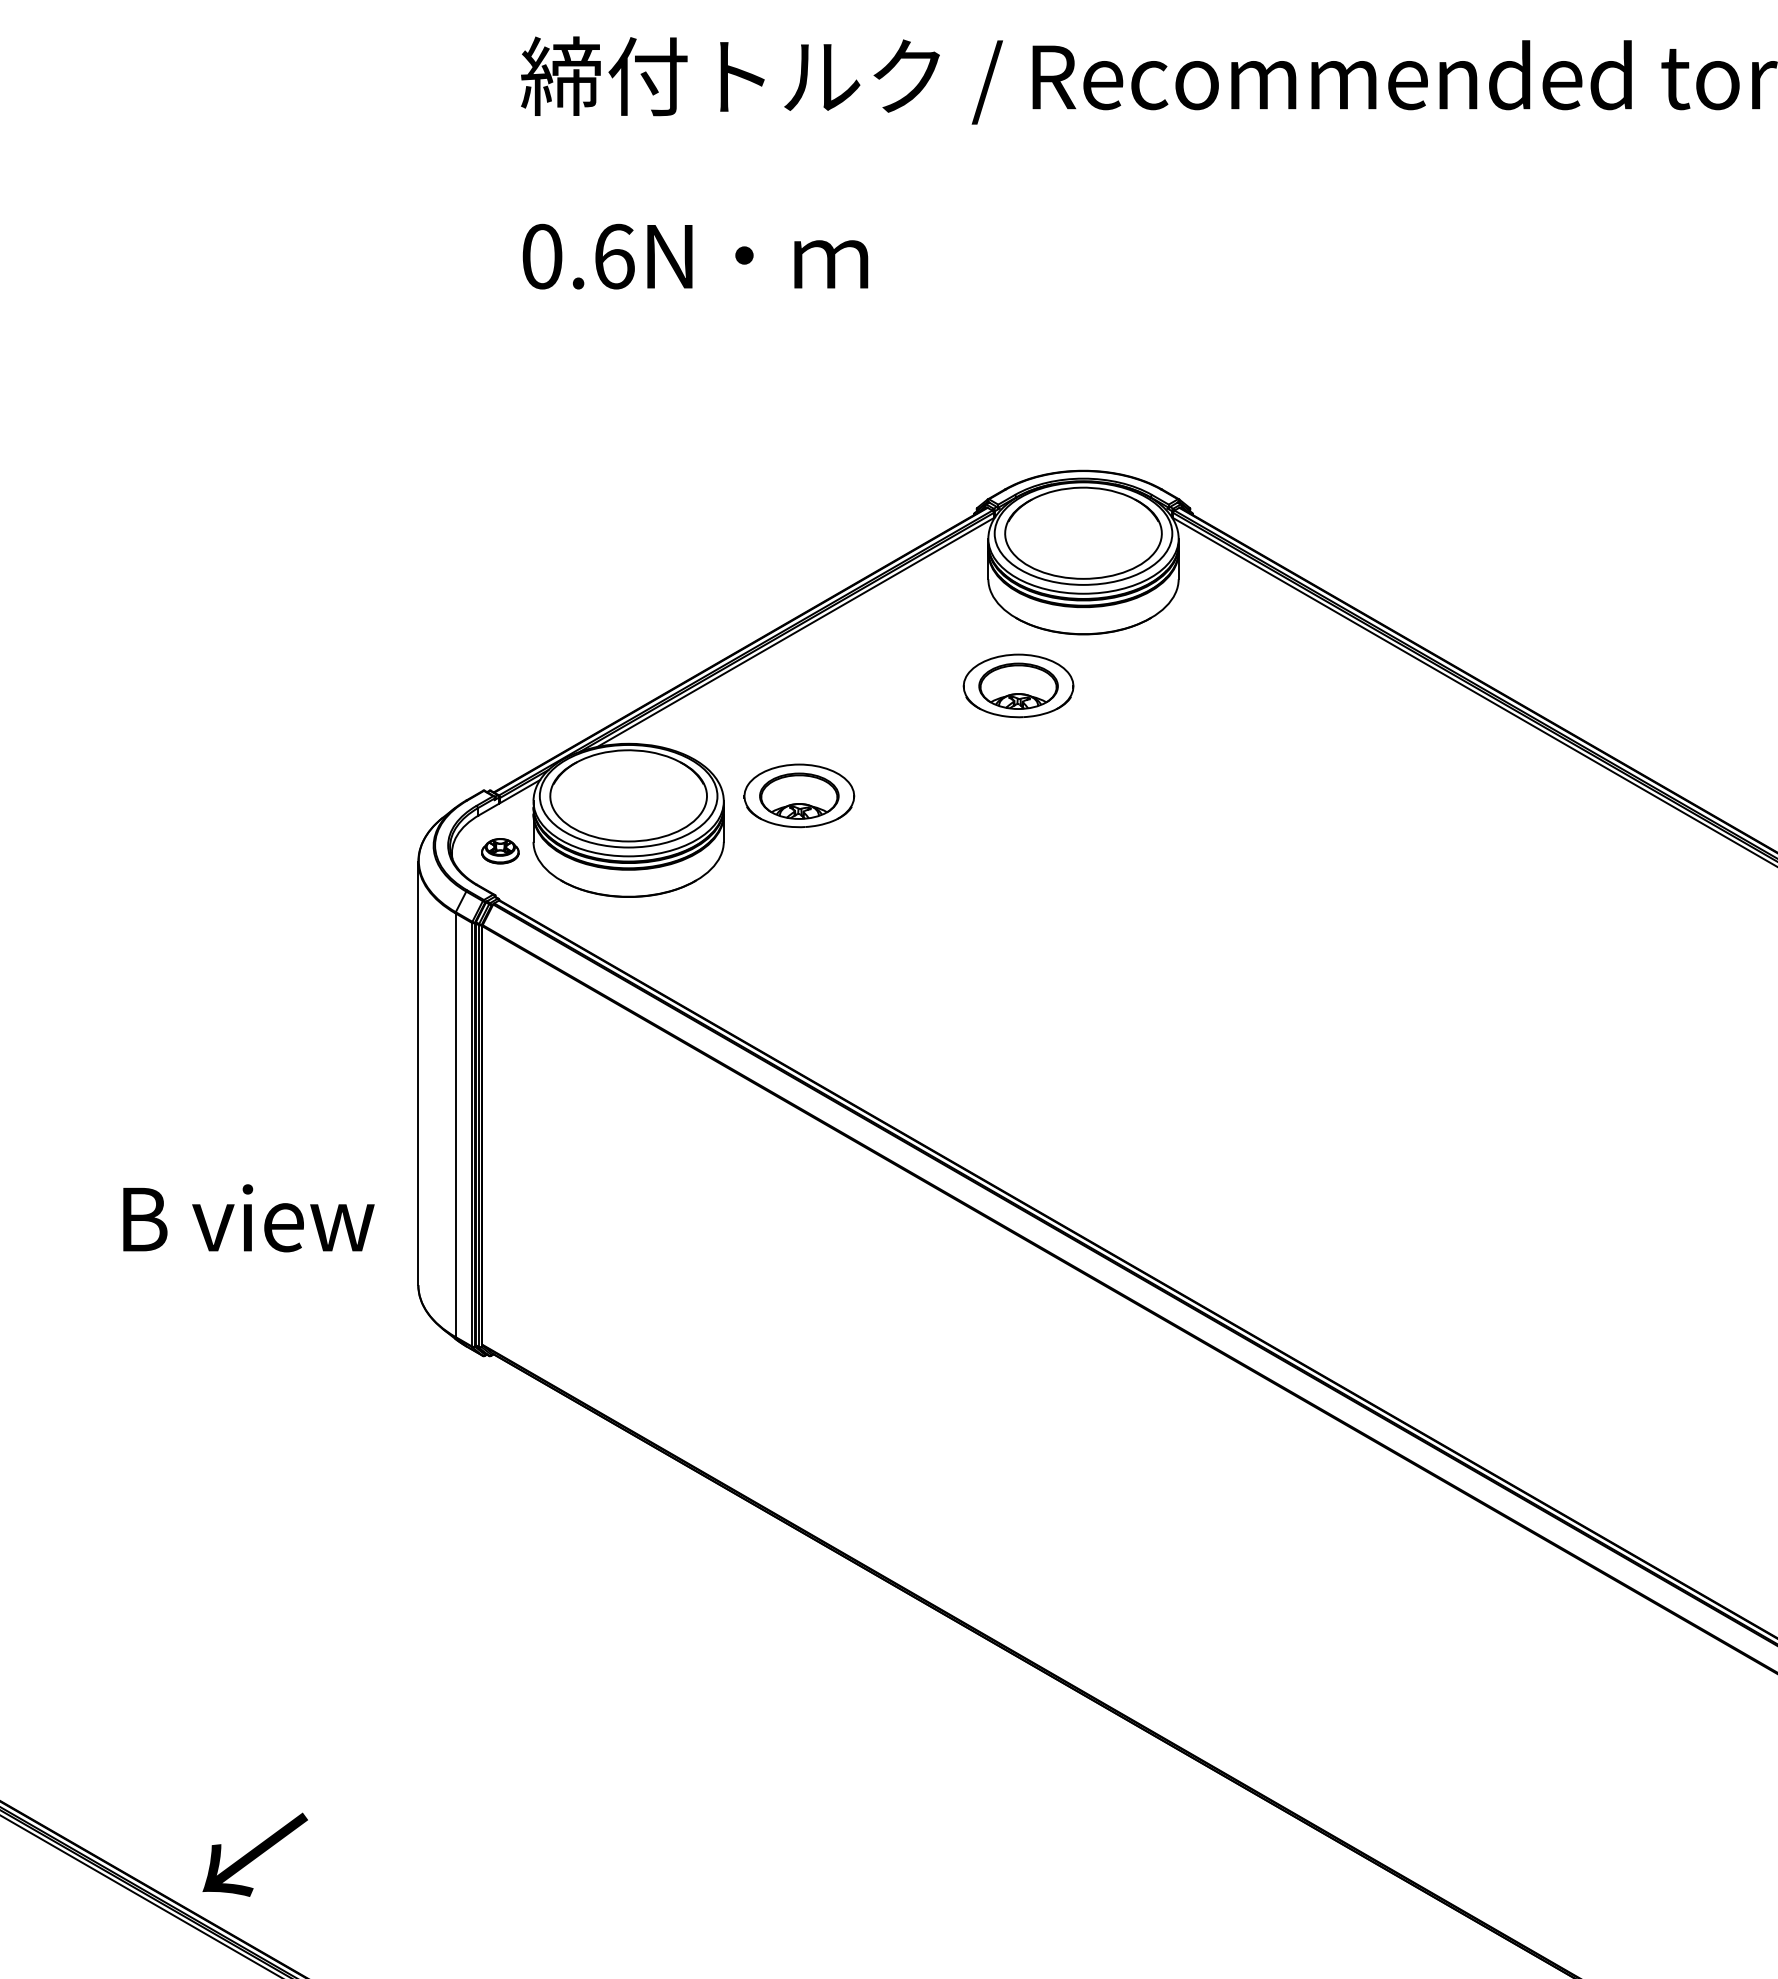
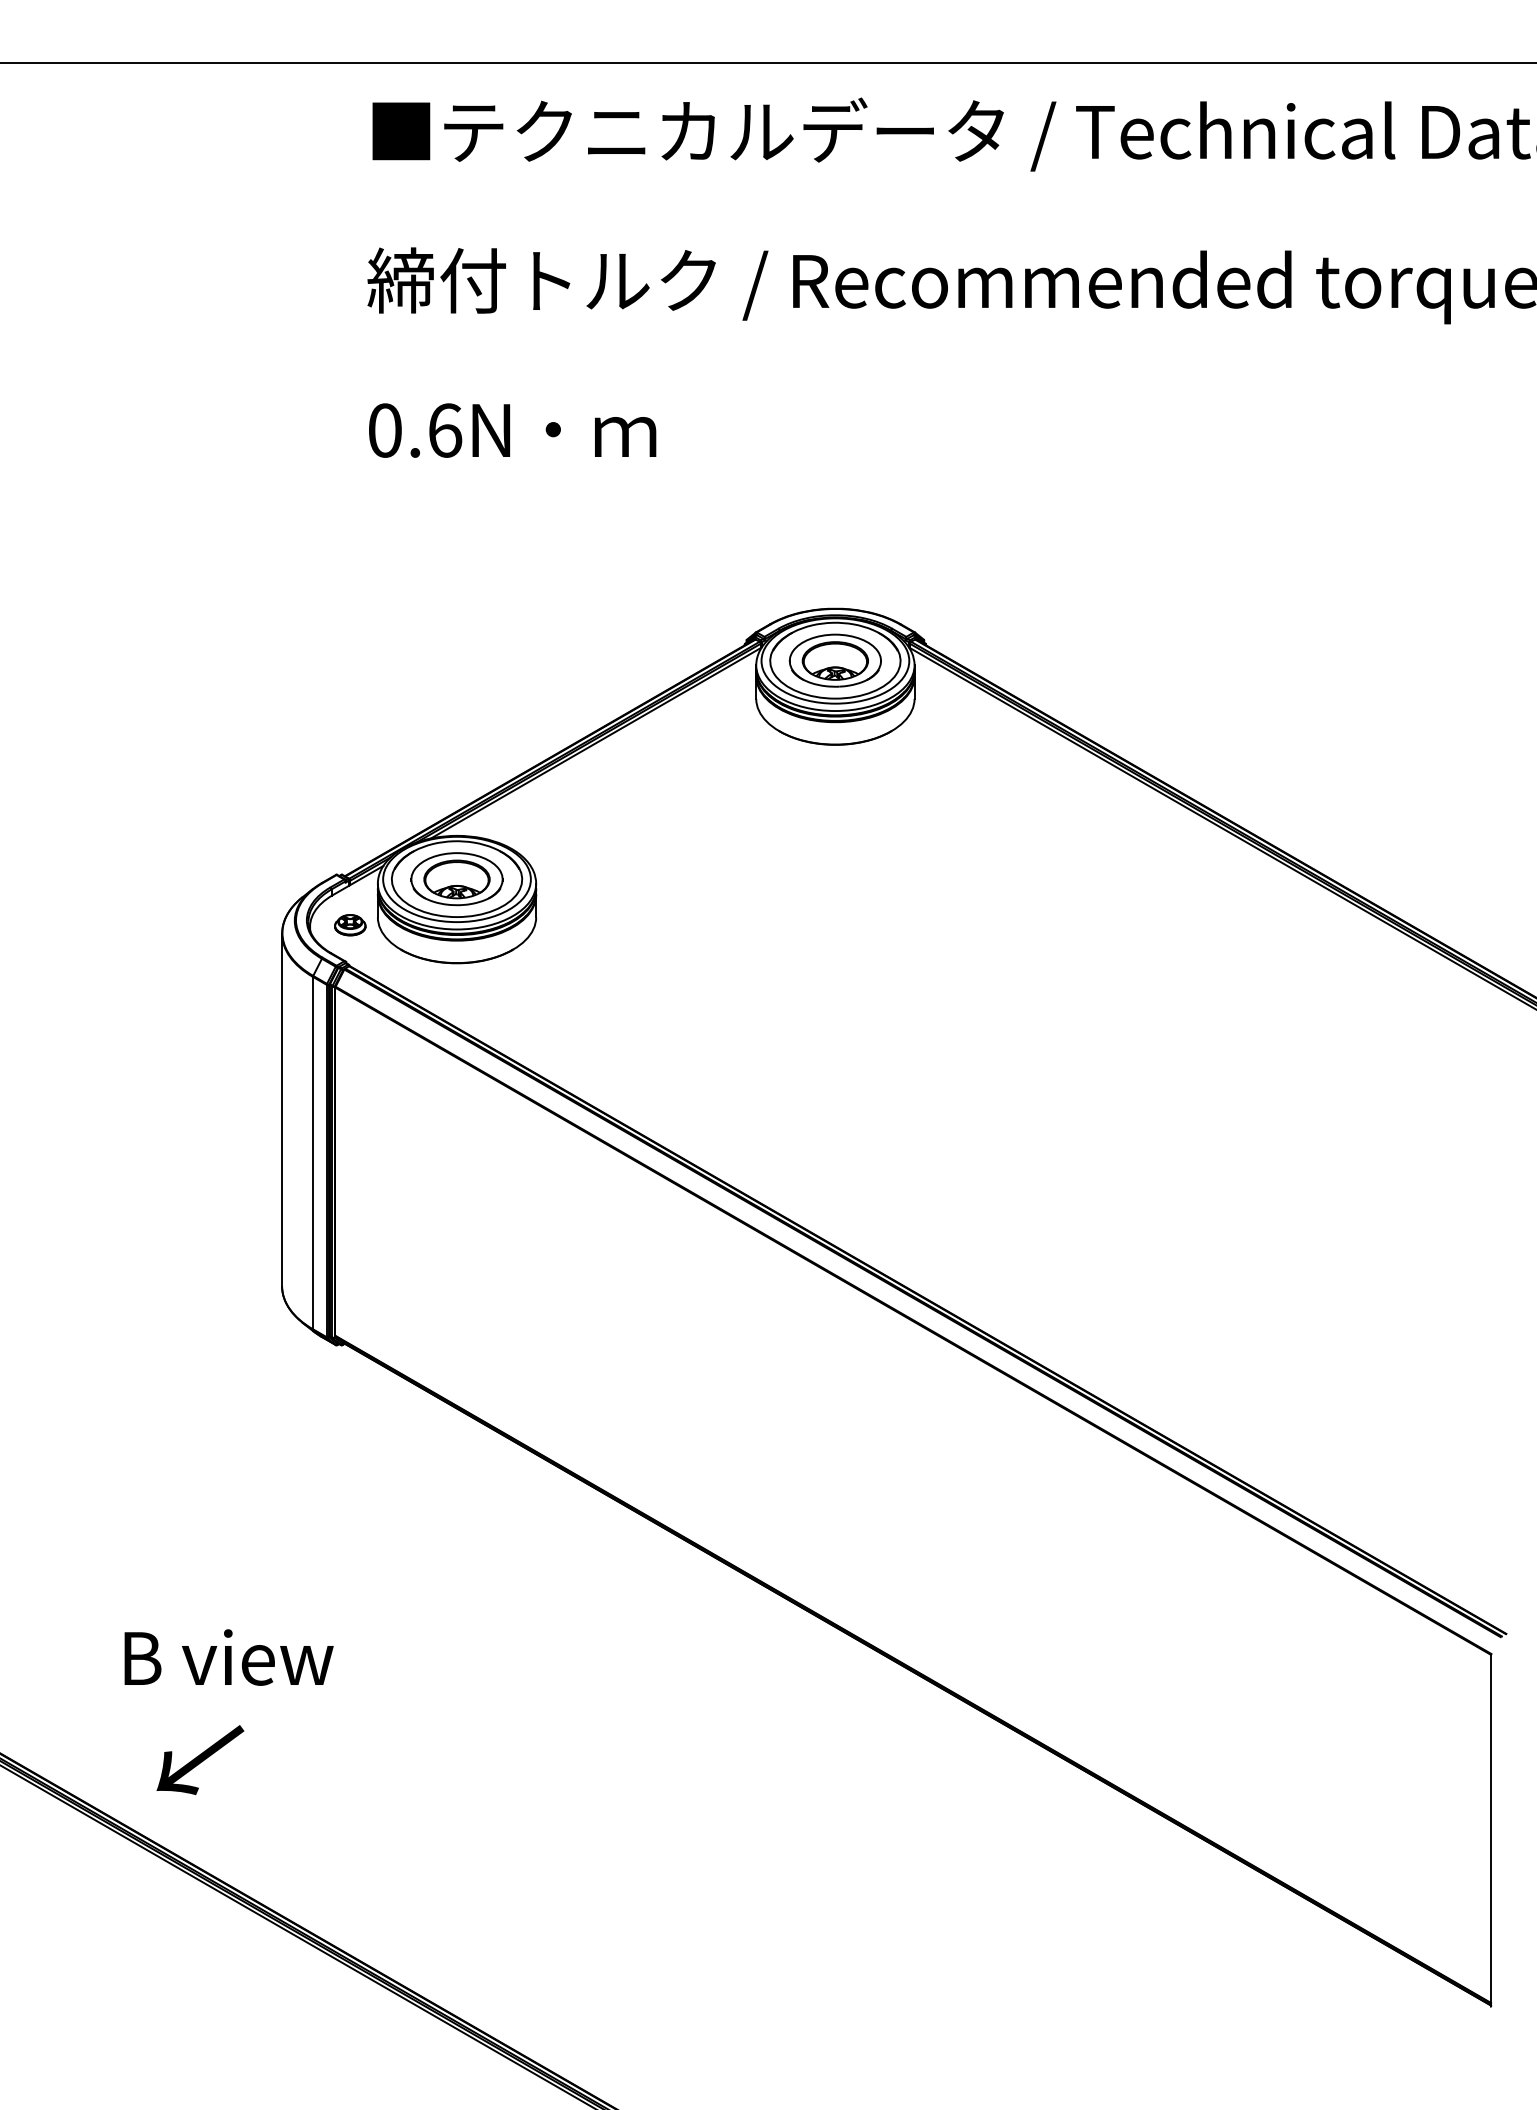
part: (1017, 685) -> (834, 660), moved
part: (798, 796) -> (456, 879), moved
text: (248, 1218) -> (228, 1657), moved
text: (255, 1855) -> (200, 1760), moved

